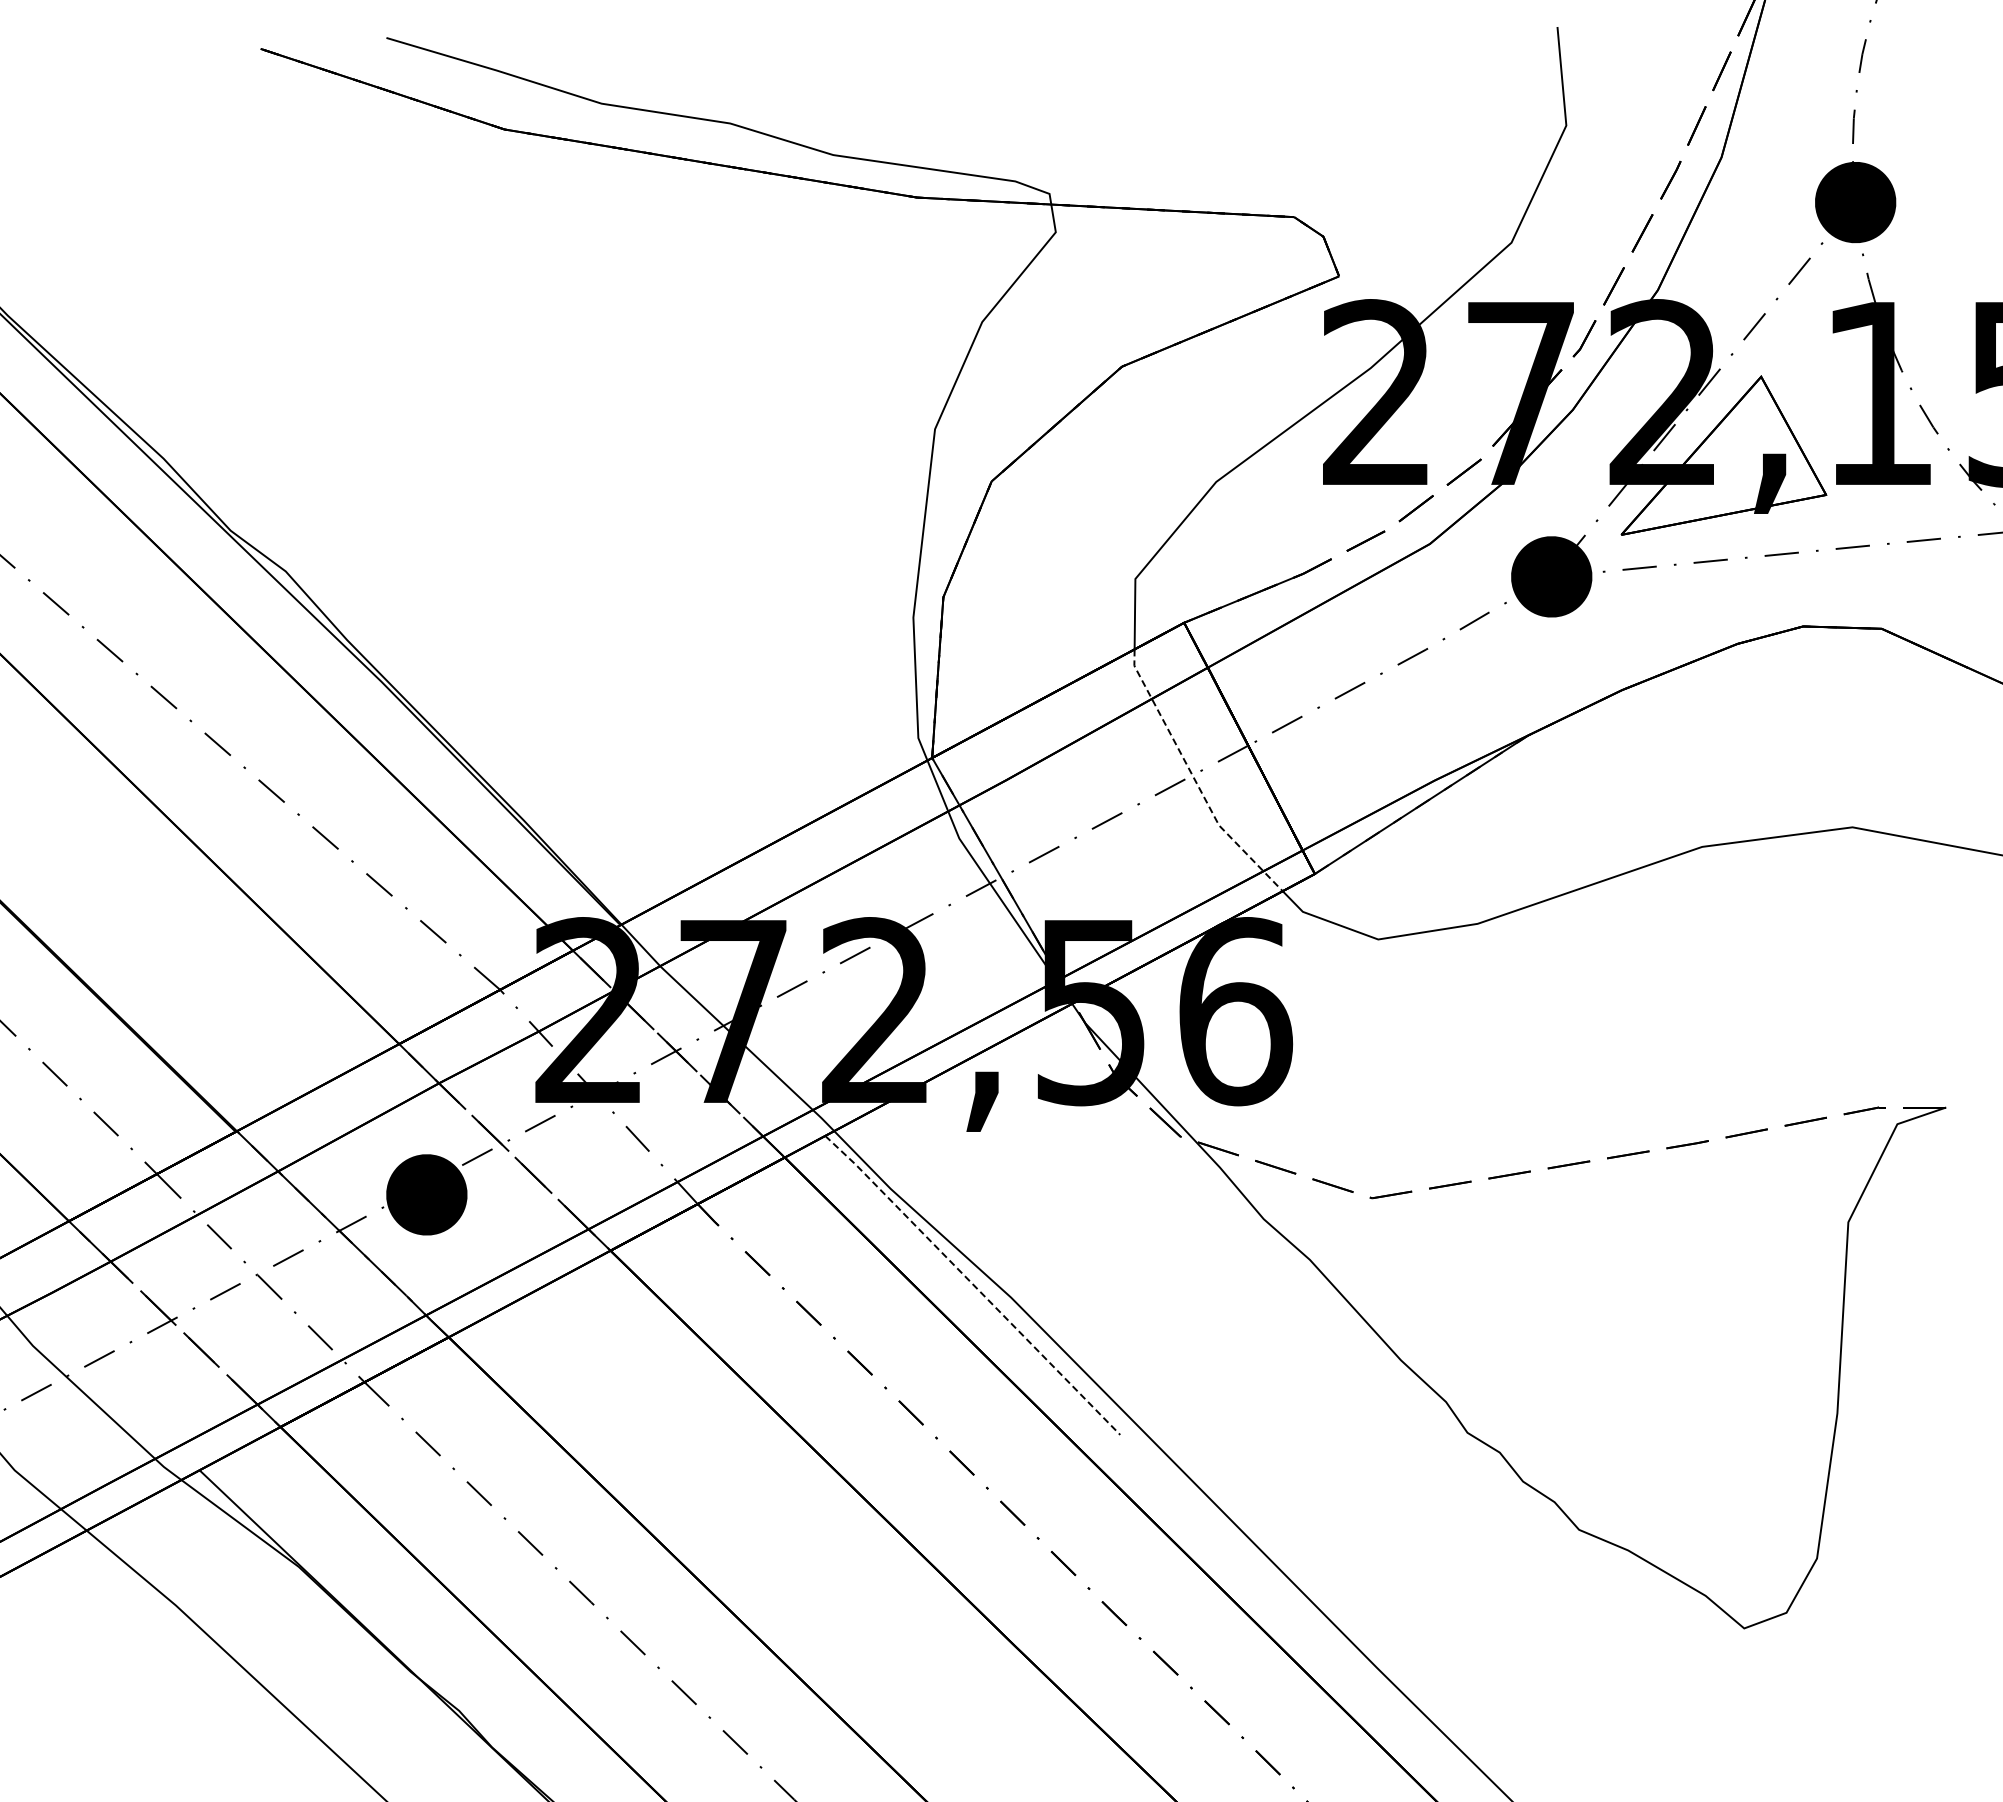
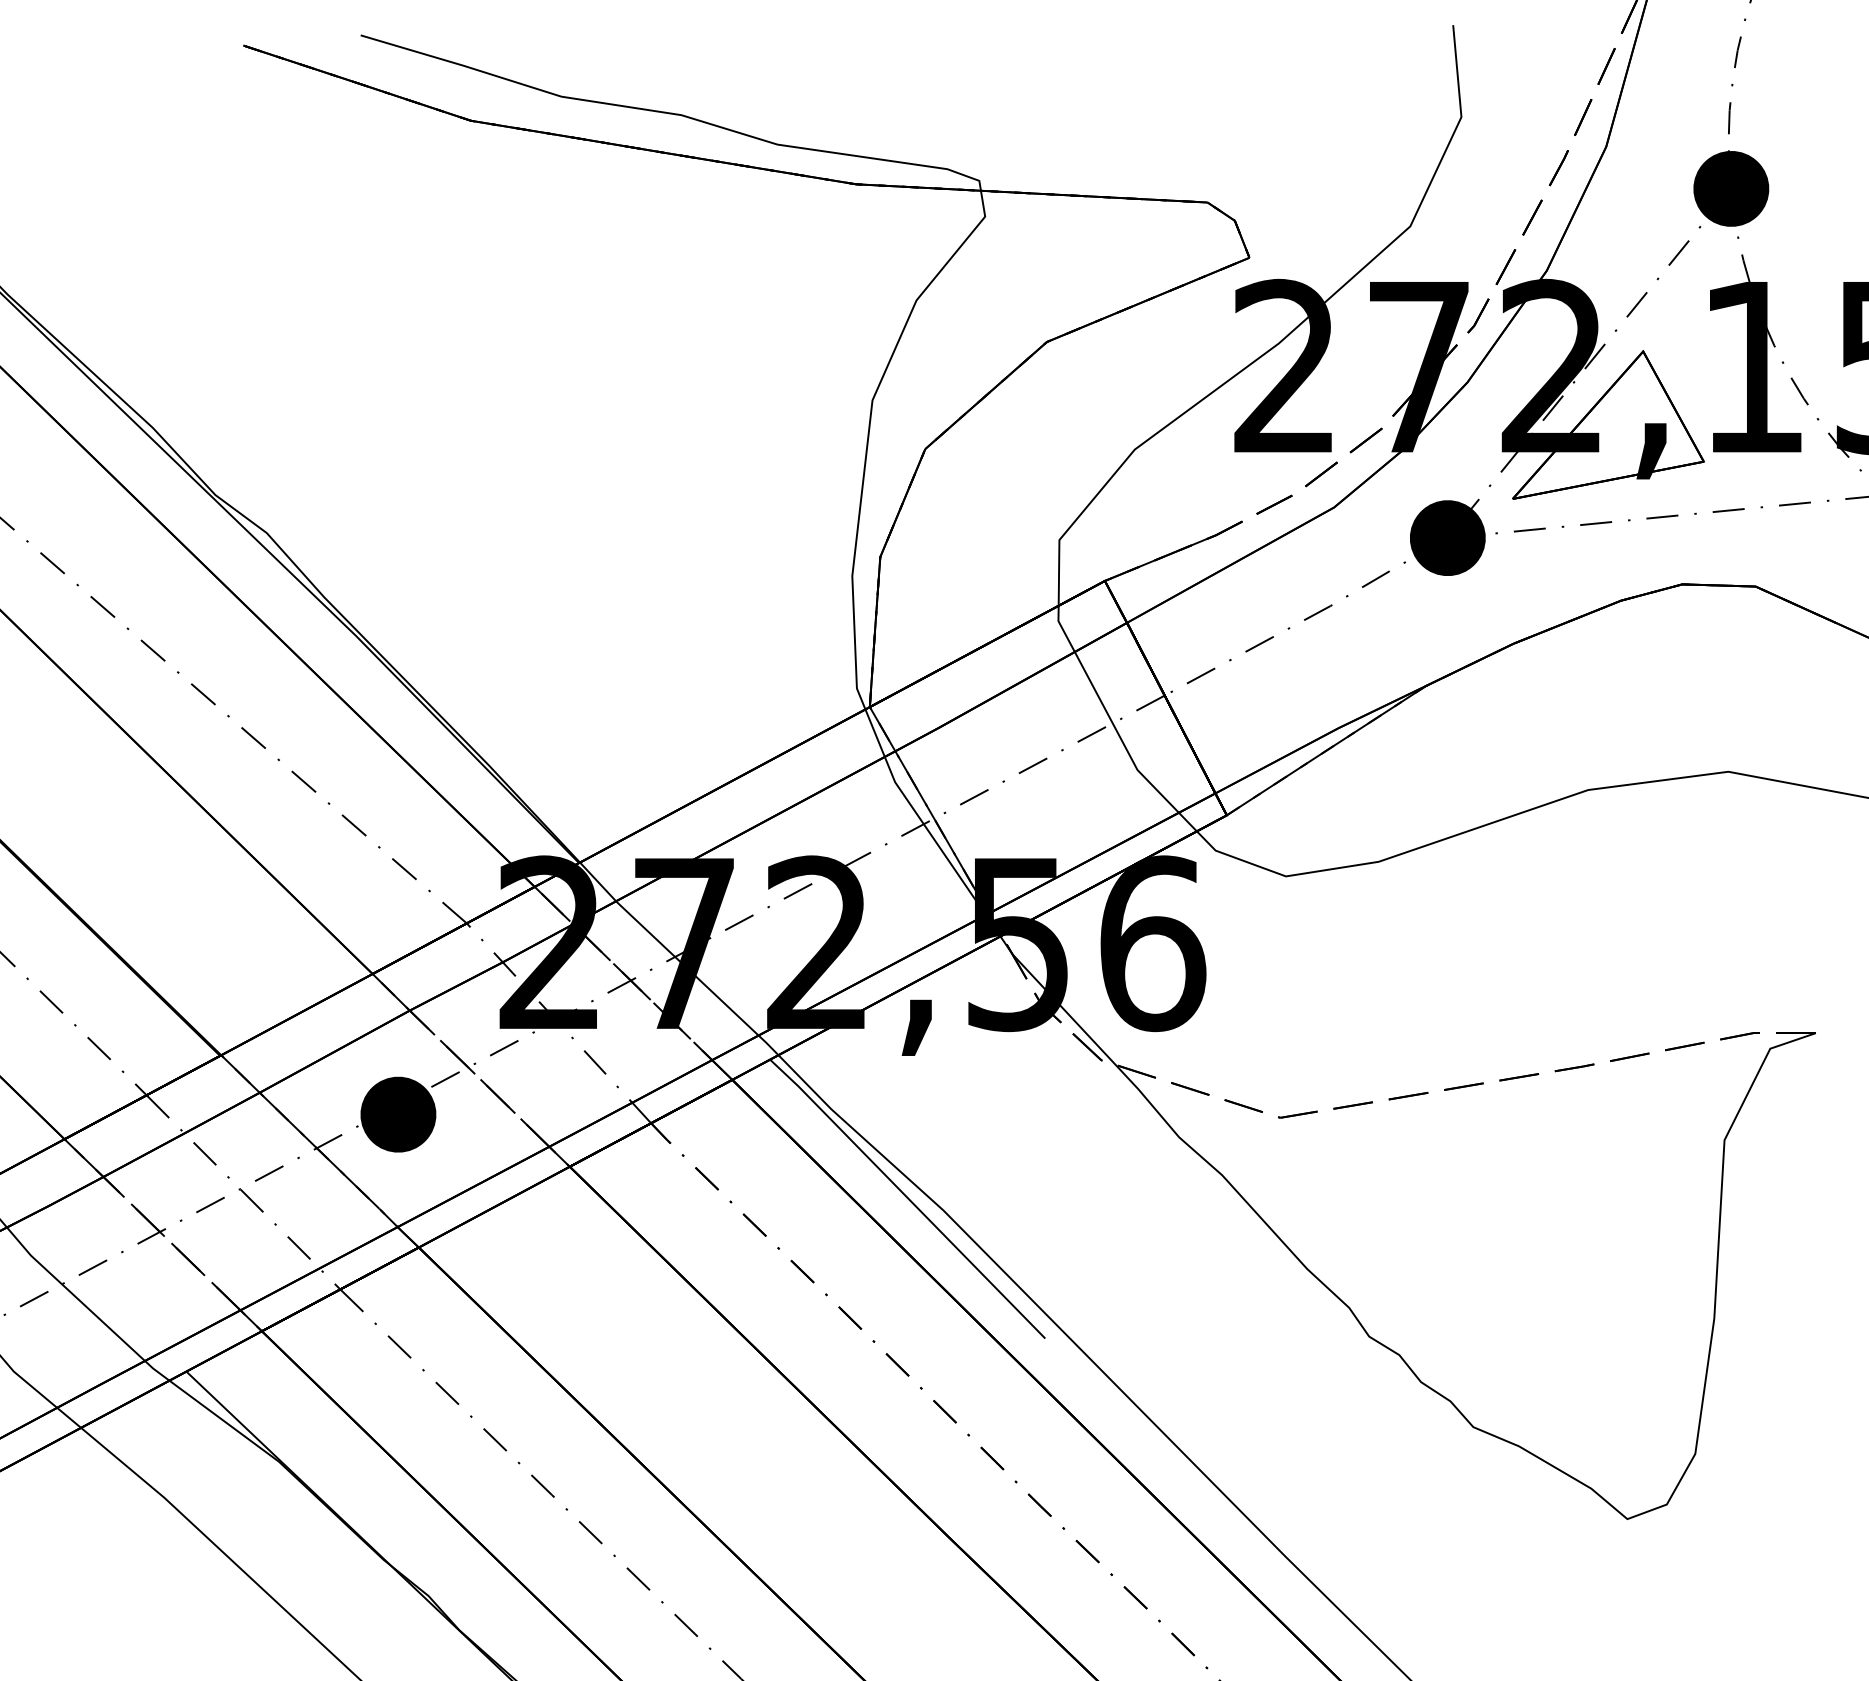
line: (1194, 778) -> (1114, 726), dashed -> solid
line: (972, 1284) -> (907, 1198), dashed -> solid

